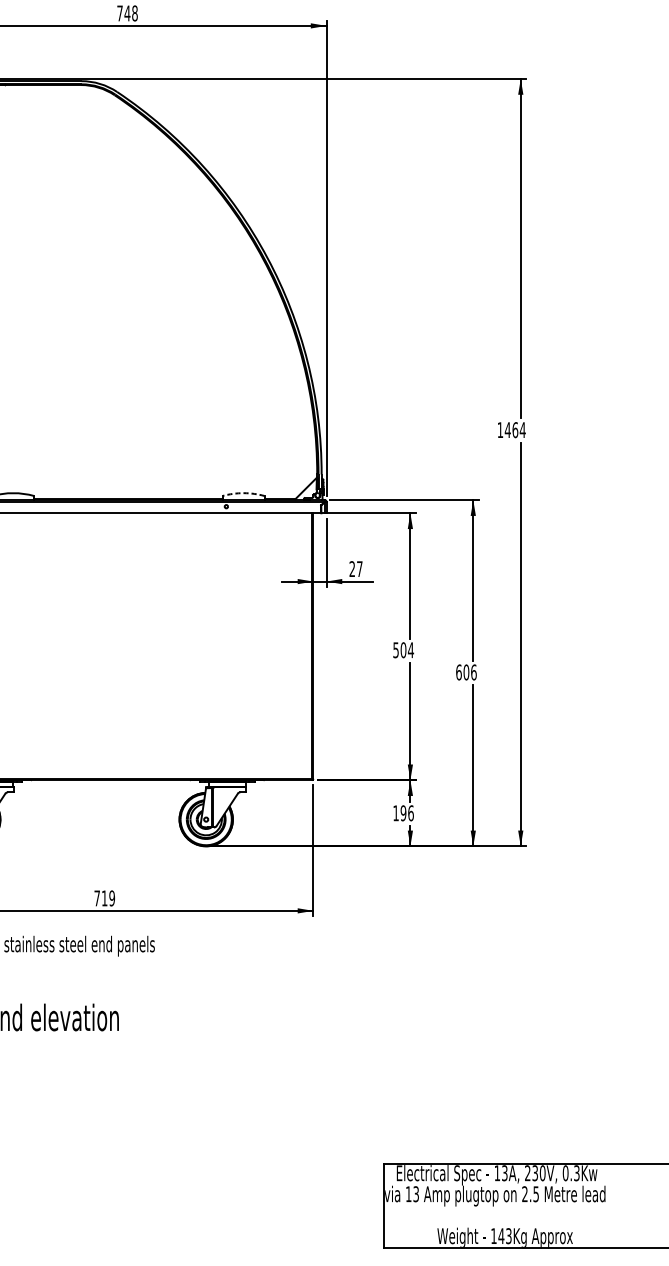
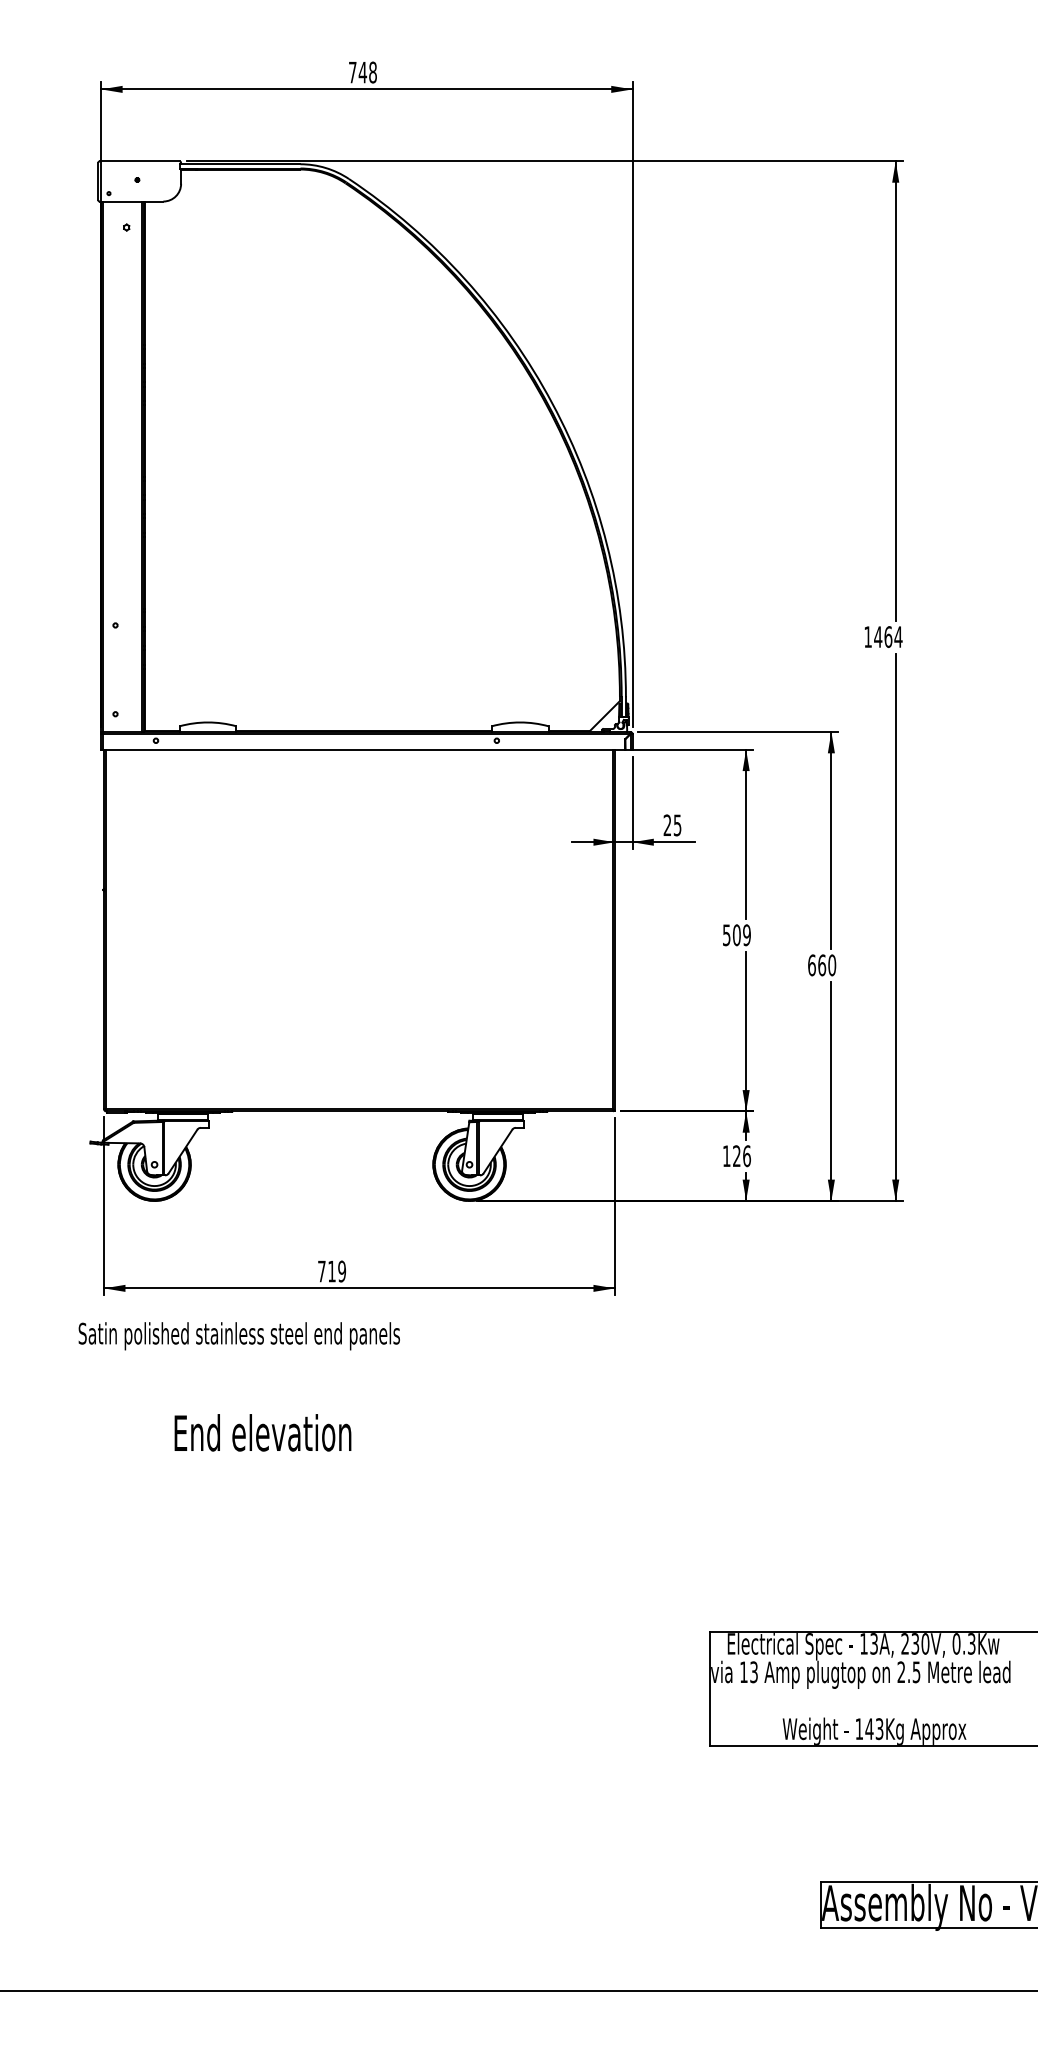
arc: (243, 493) -> (520, 722), dashed -> solid
text: (359, 569) -> (677, 825), 27 -> 25
text: (410, 650) -> (746, 935), 504 -> 509
text: (470, 671) -> (827, 964), 606 -> 660
text: (403, 813) -> (736, 1156), 196 -> 126

